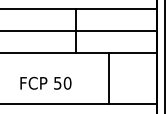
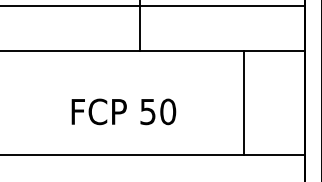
line: (109, 78) -> (245, 102), moved
text: (45, 82) -> (122, 110), moved

